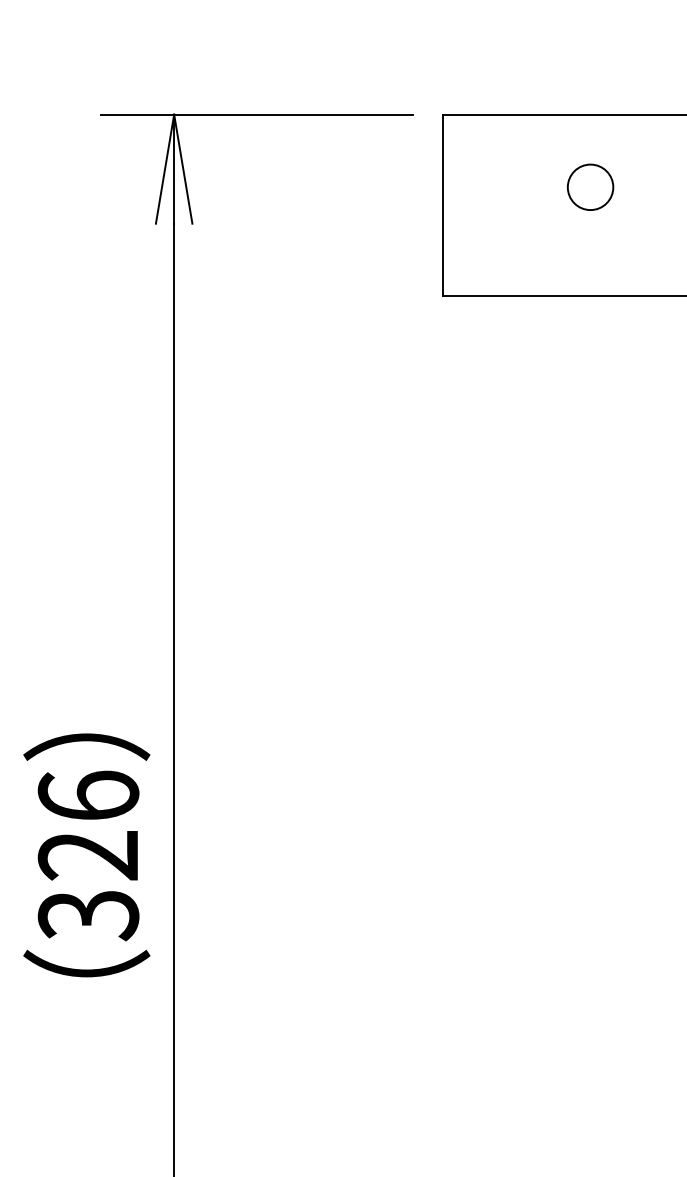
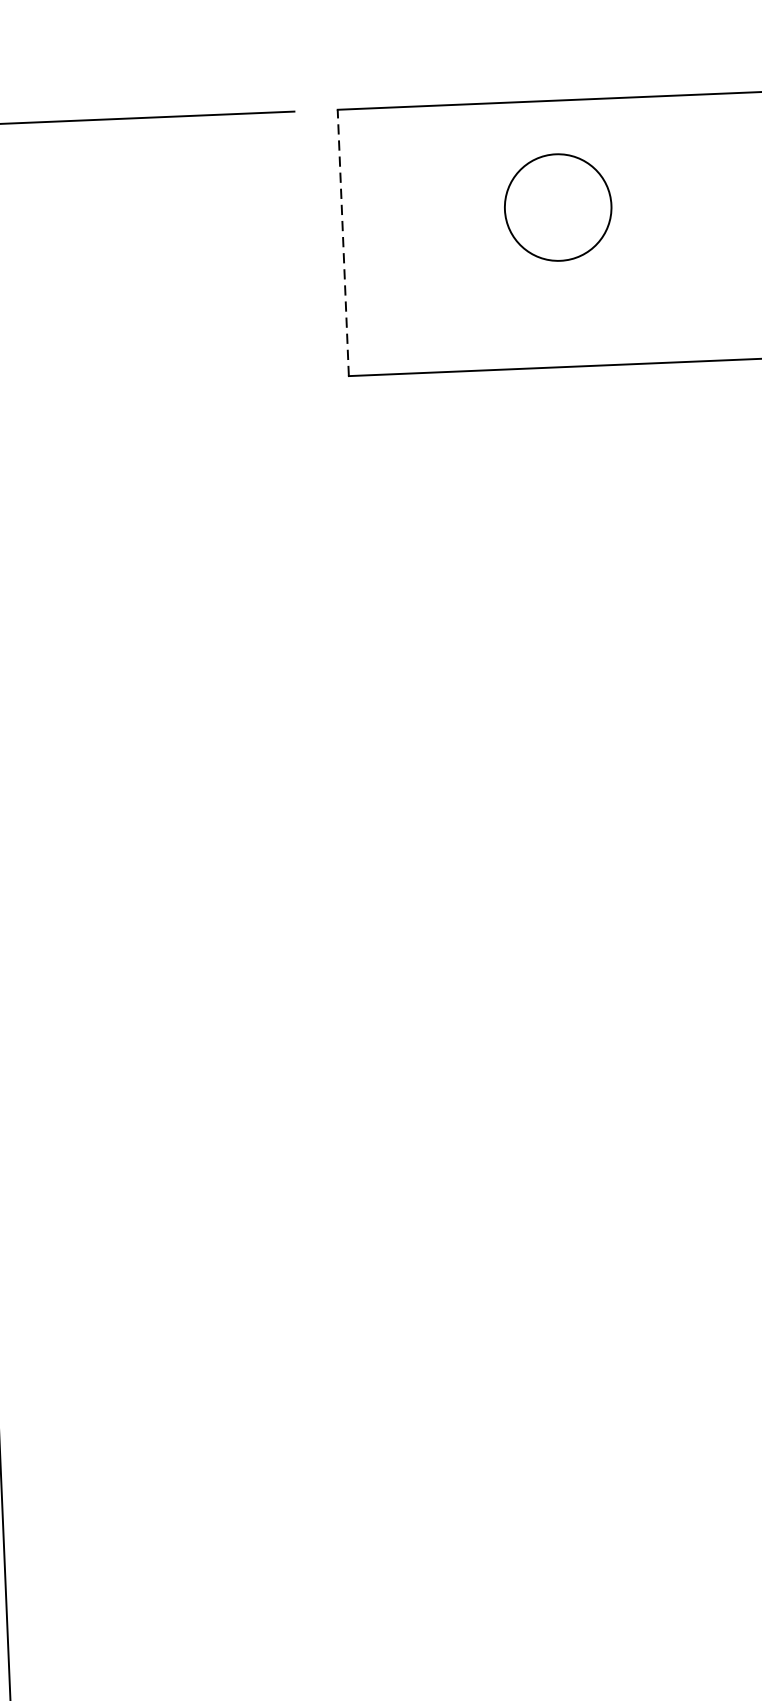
circle: (590, 186) -> (558, 206), size x1.6
line: (442, 205) -> (342, 242), solid -> dashed

